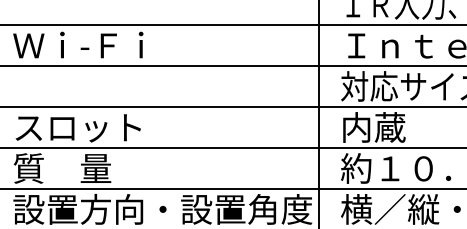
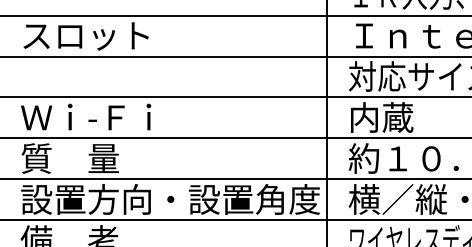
text: (78, 45) -> (86, 35), Ｗｉ-Ｆｉ -> スロット
text: (78, 127) -> (86, 117), スロット -> Ｗｉ-Ｆｉ

